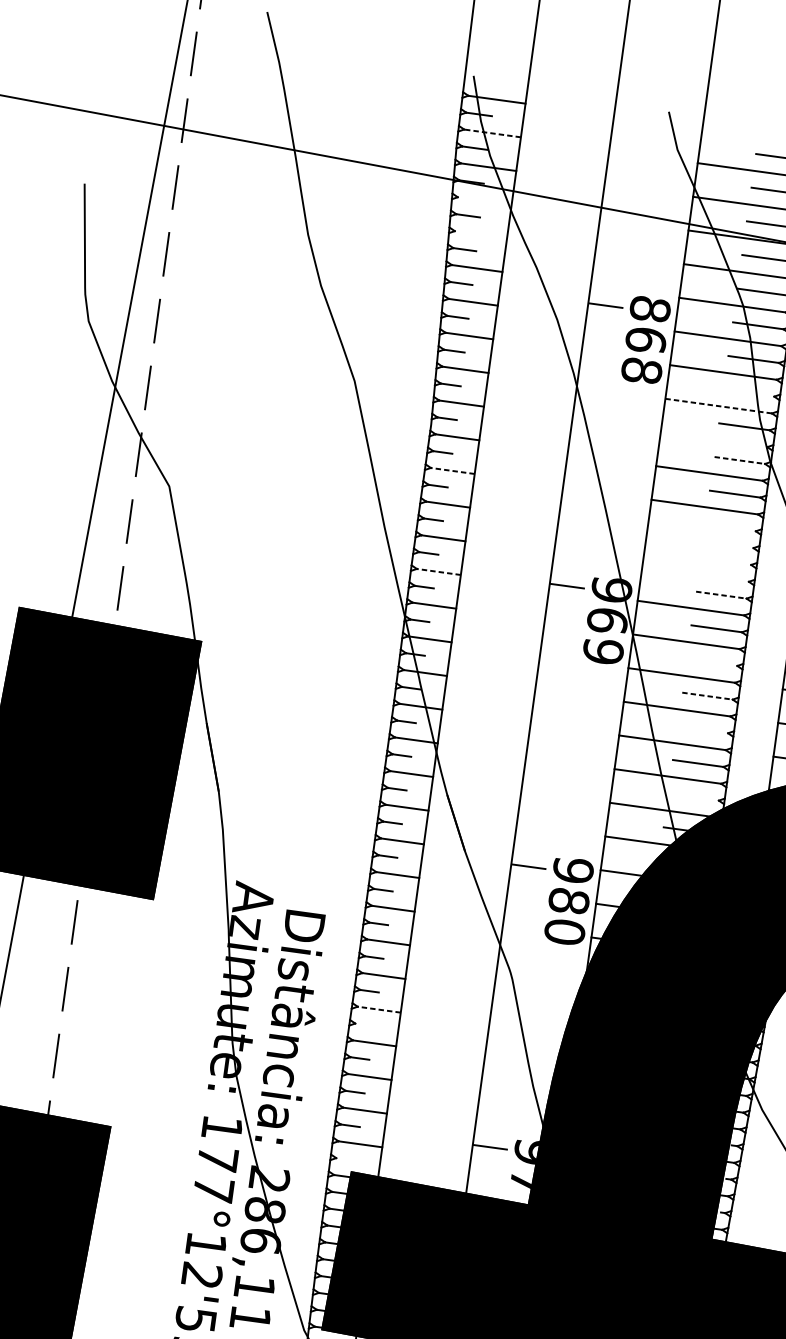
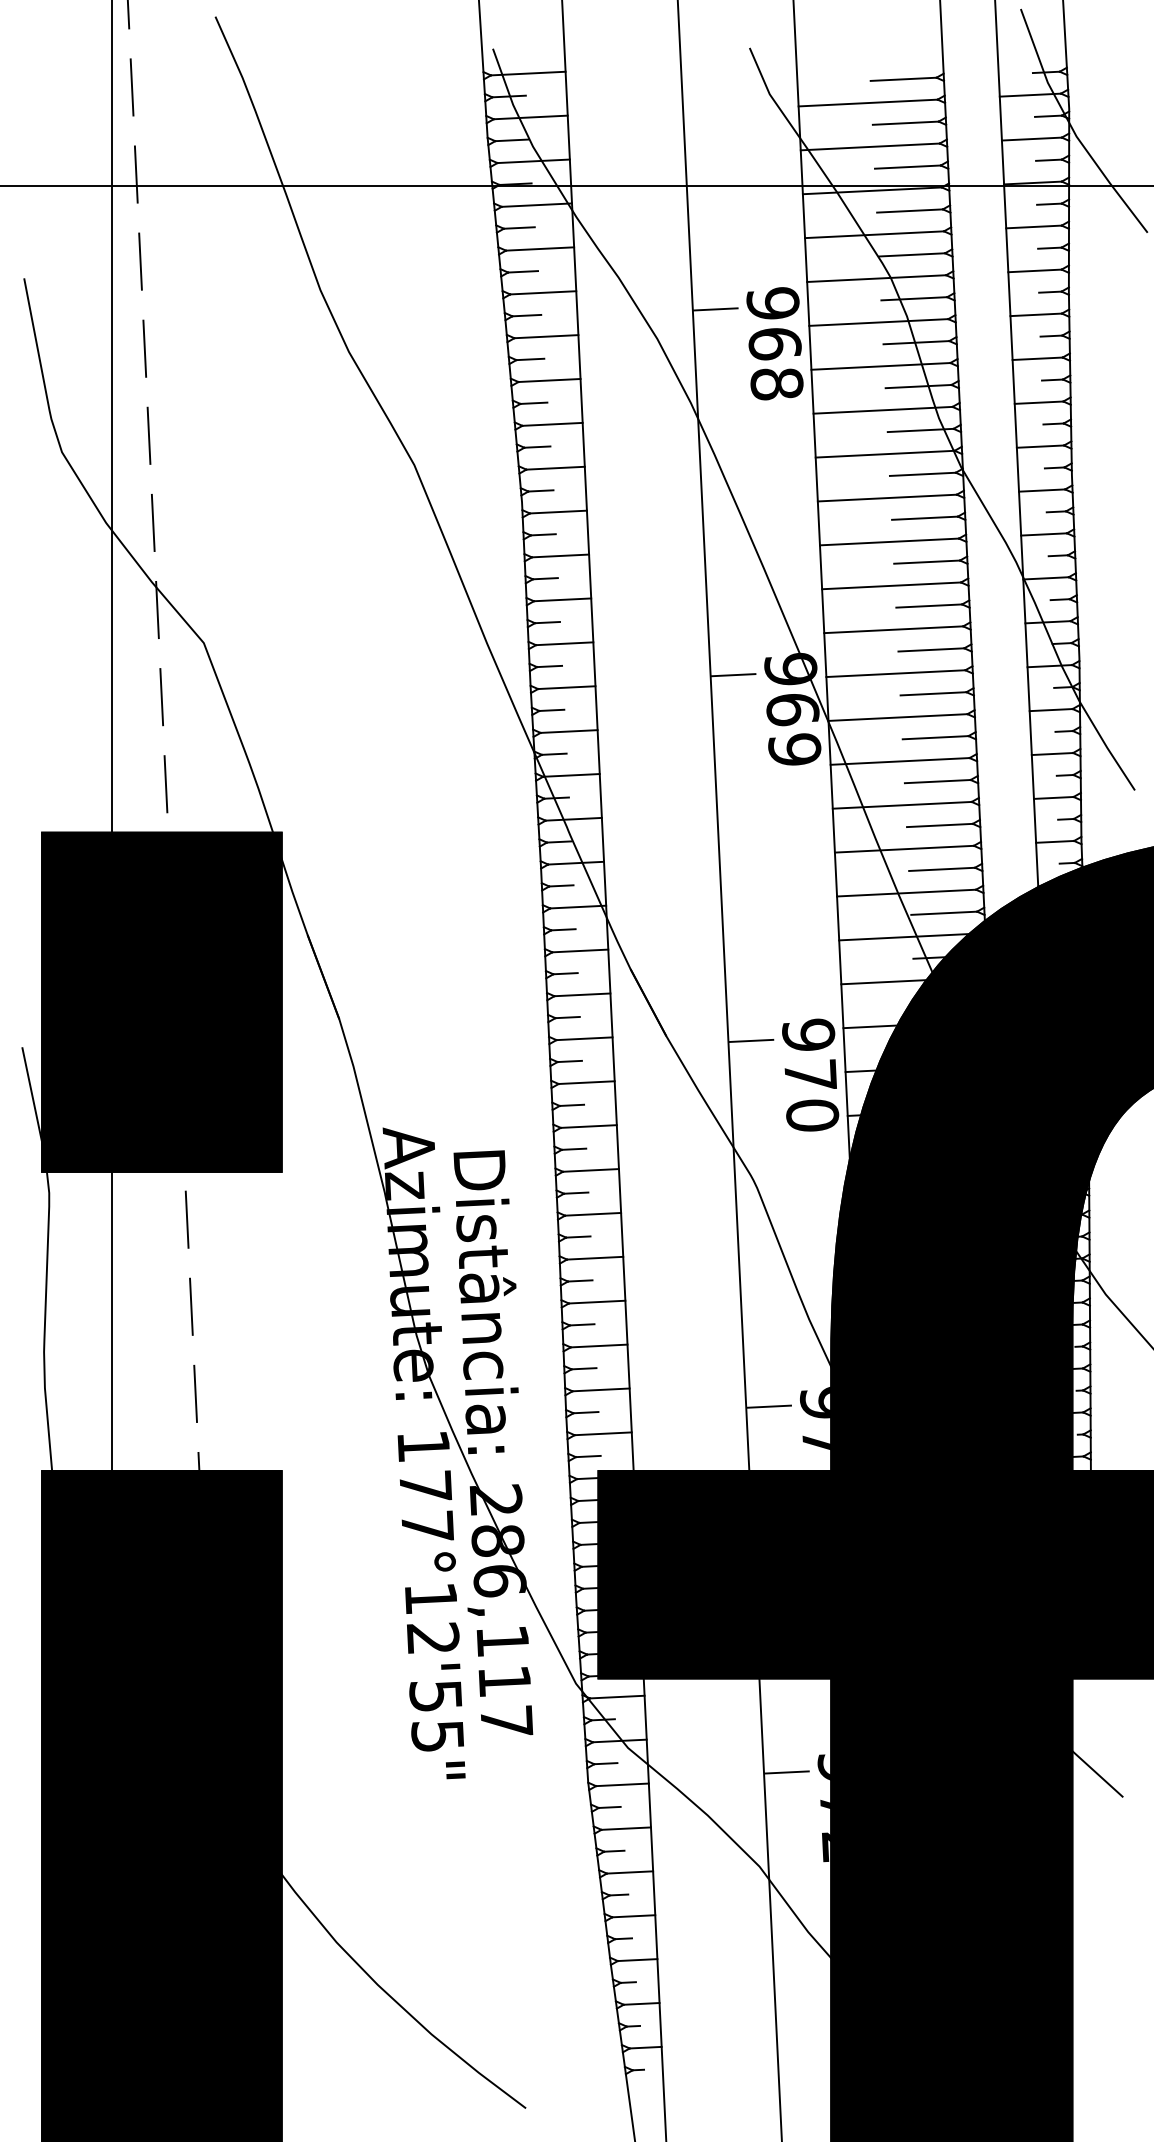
line: (492, 133) -> (530, 117), dashed -> solid
line: (484, 200) -> (536, 204), added
line: (481, 234) -> (540, 248), added
text: (649, 309) -> (772, 303), 868 -> 968
line: (749, 393) -> (918, 386), added
line: (719, 406) -> (883, 410), dashed -> solid
line: (713, 439) -> (884, 453), added
line: (739, 460) -> (922, 474), dashed -> solid
line: (452, 470) -> (560, 555), dashed -> solid
line: (730, 527) -> (927, 561), added
line: (700, 540) -> (891, 585), added
line: (726, 561) -> (929, 605), added
line: (438, 571) -> (566, 687), dashed -> solid
line: (695, 574) -> (893, 629), added
line: (721, 594) -> (931, 649), dashed -> solid
line: (712, 662) -> (935, 737), added
line: (707, 696) -> (937, 781), dashed -> solid
line: (702, 729) -> (939, 825), added
line: (693, 796) -> (944, 912), added
text: (568, 901) -> (810, 1075), 980 -> 970
line: (378, 1009) -> (594, 1258), dashed -> solid
line: (364, 1024) -> (580, 1280), added
line: (345, 1159) -> (587, 1456), added

